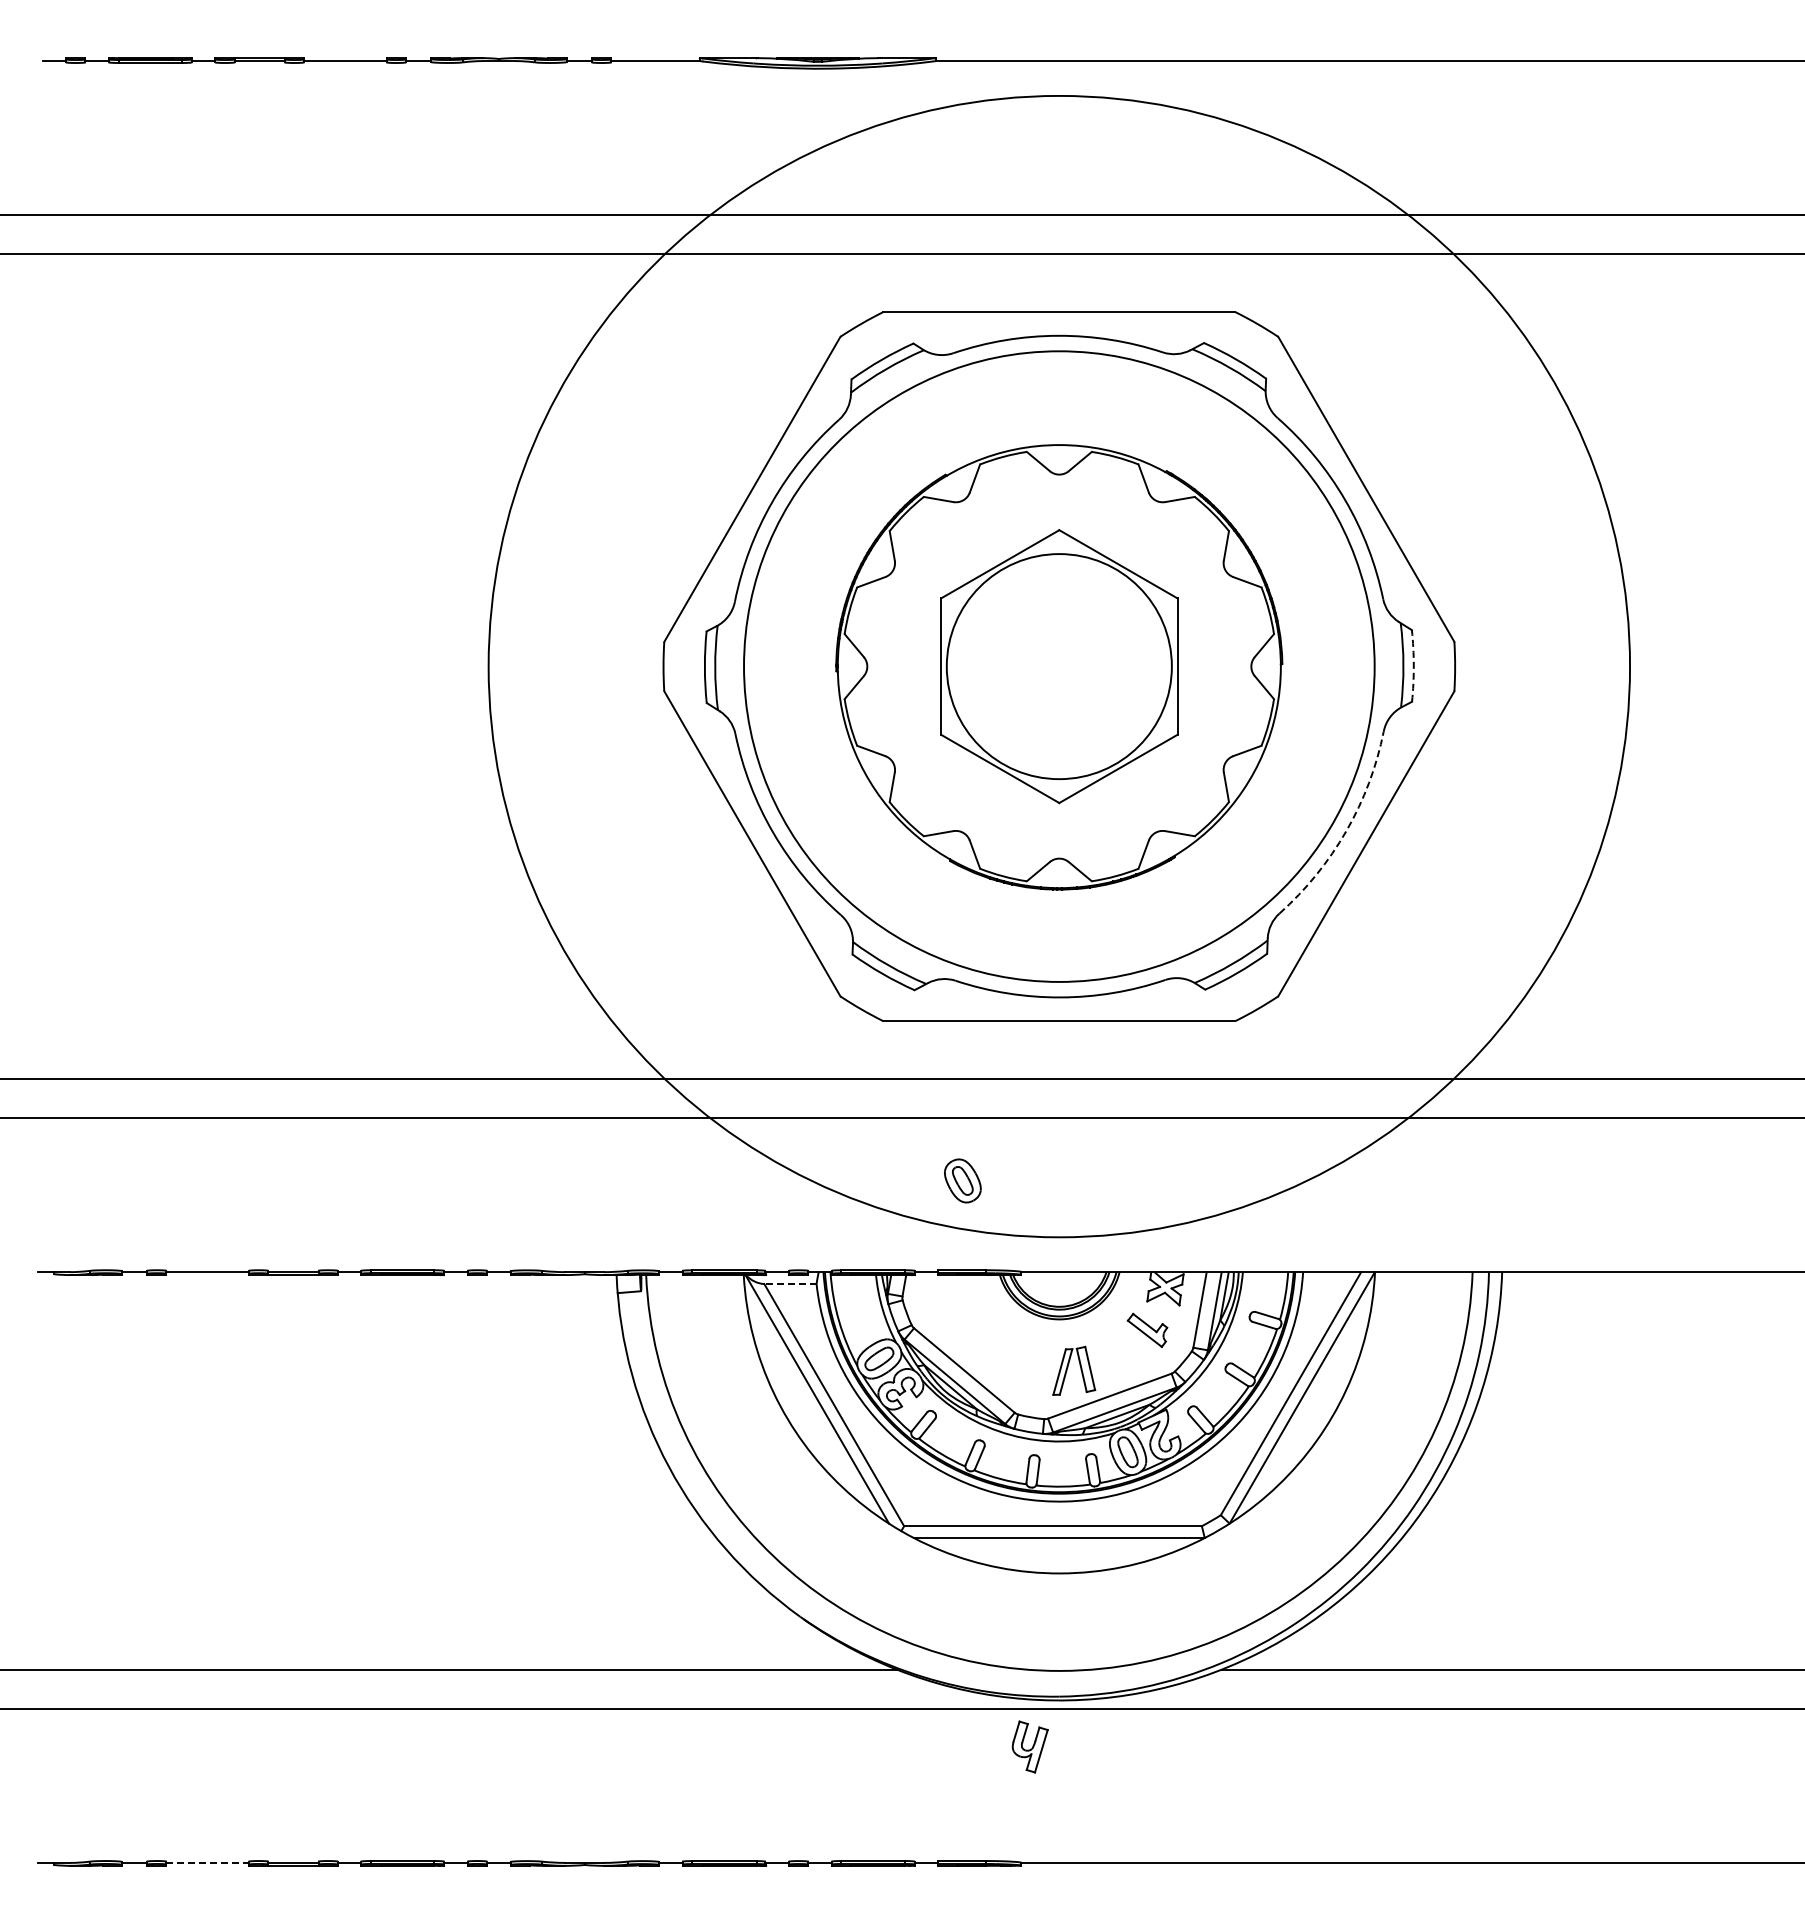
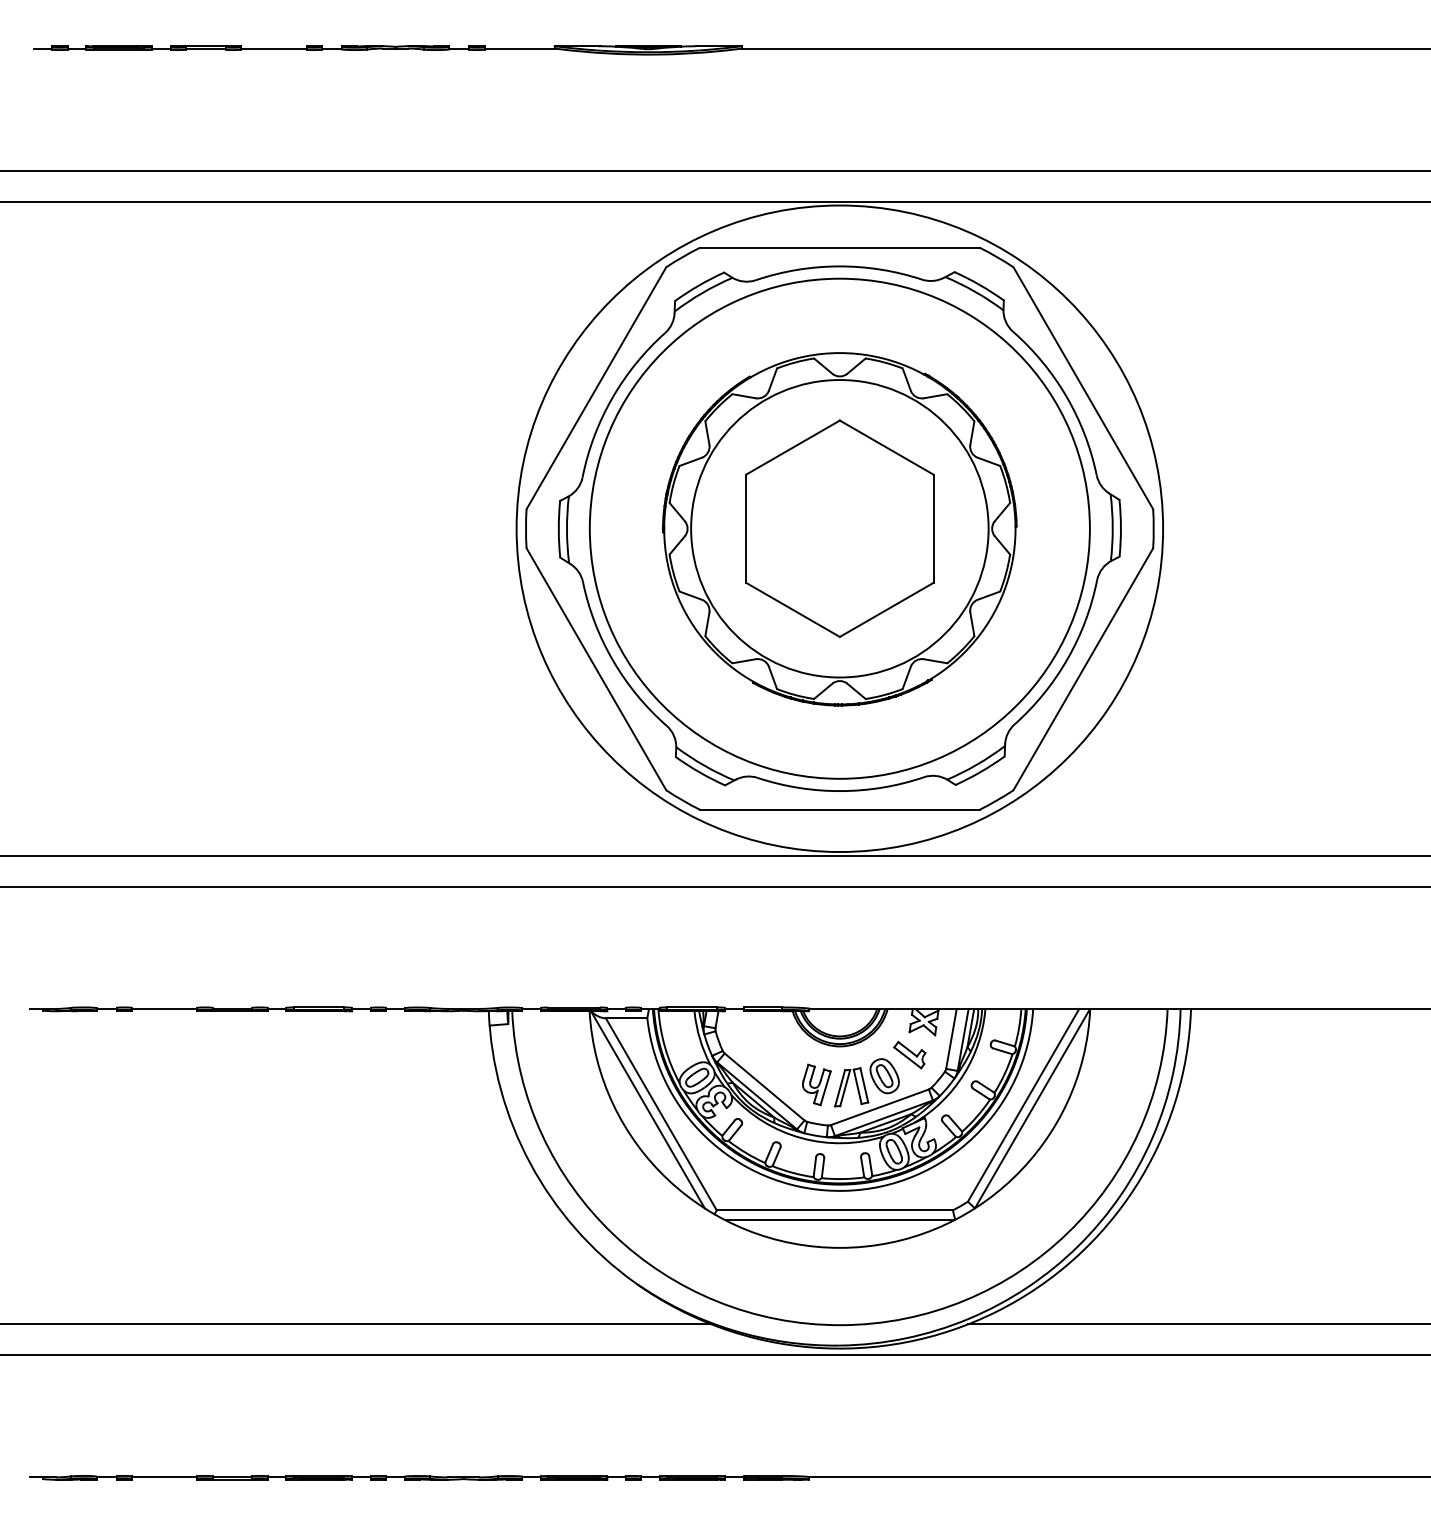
arc: (1413, 665) -> (1120, 527), dashed -> solid
circle: (1058, 666) -> (839, 528), size x0.71
circle: (1058, 666) -> (839, 528), size x1.67
arc: (1346, 830) -> (1067, 658), dashed -> solid
part: (962, 1180) -> (884, 1075), moved
line: (789, 1283) -> (625, 1017), dashed -> solid
part: (1029, 1746) -> (816, 1084), moved
line: (208, 1862) -> (165, 1477), dashed -> solid

